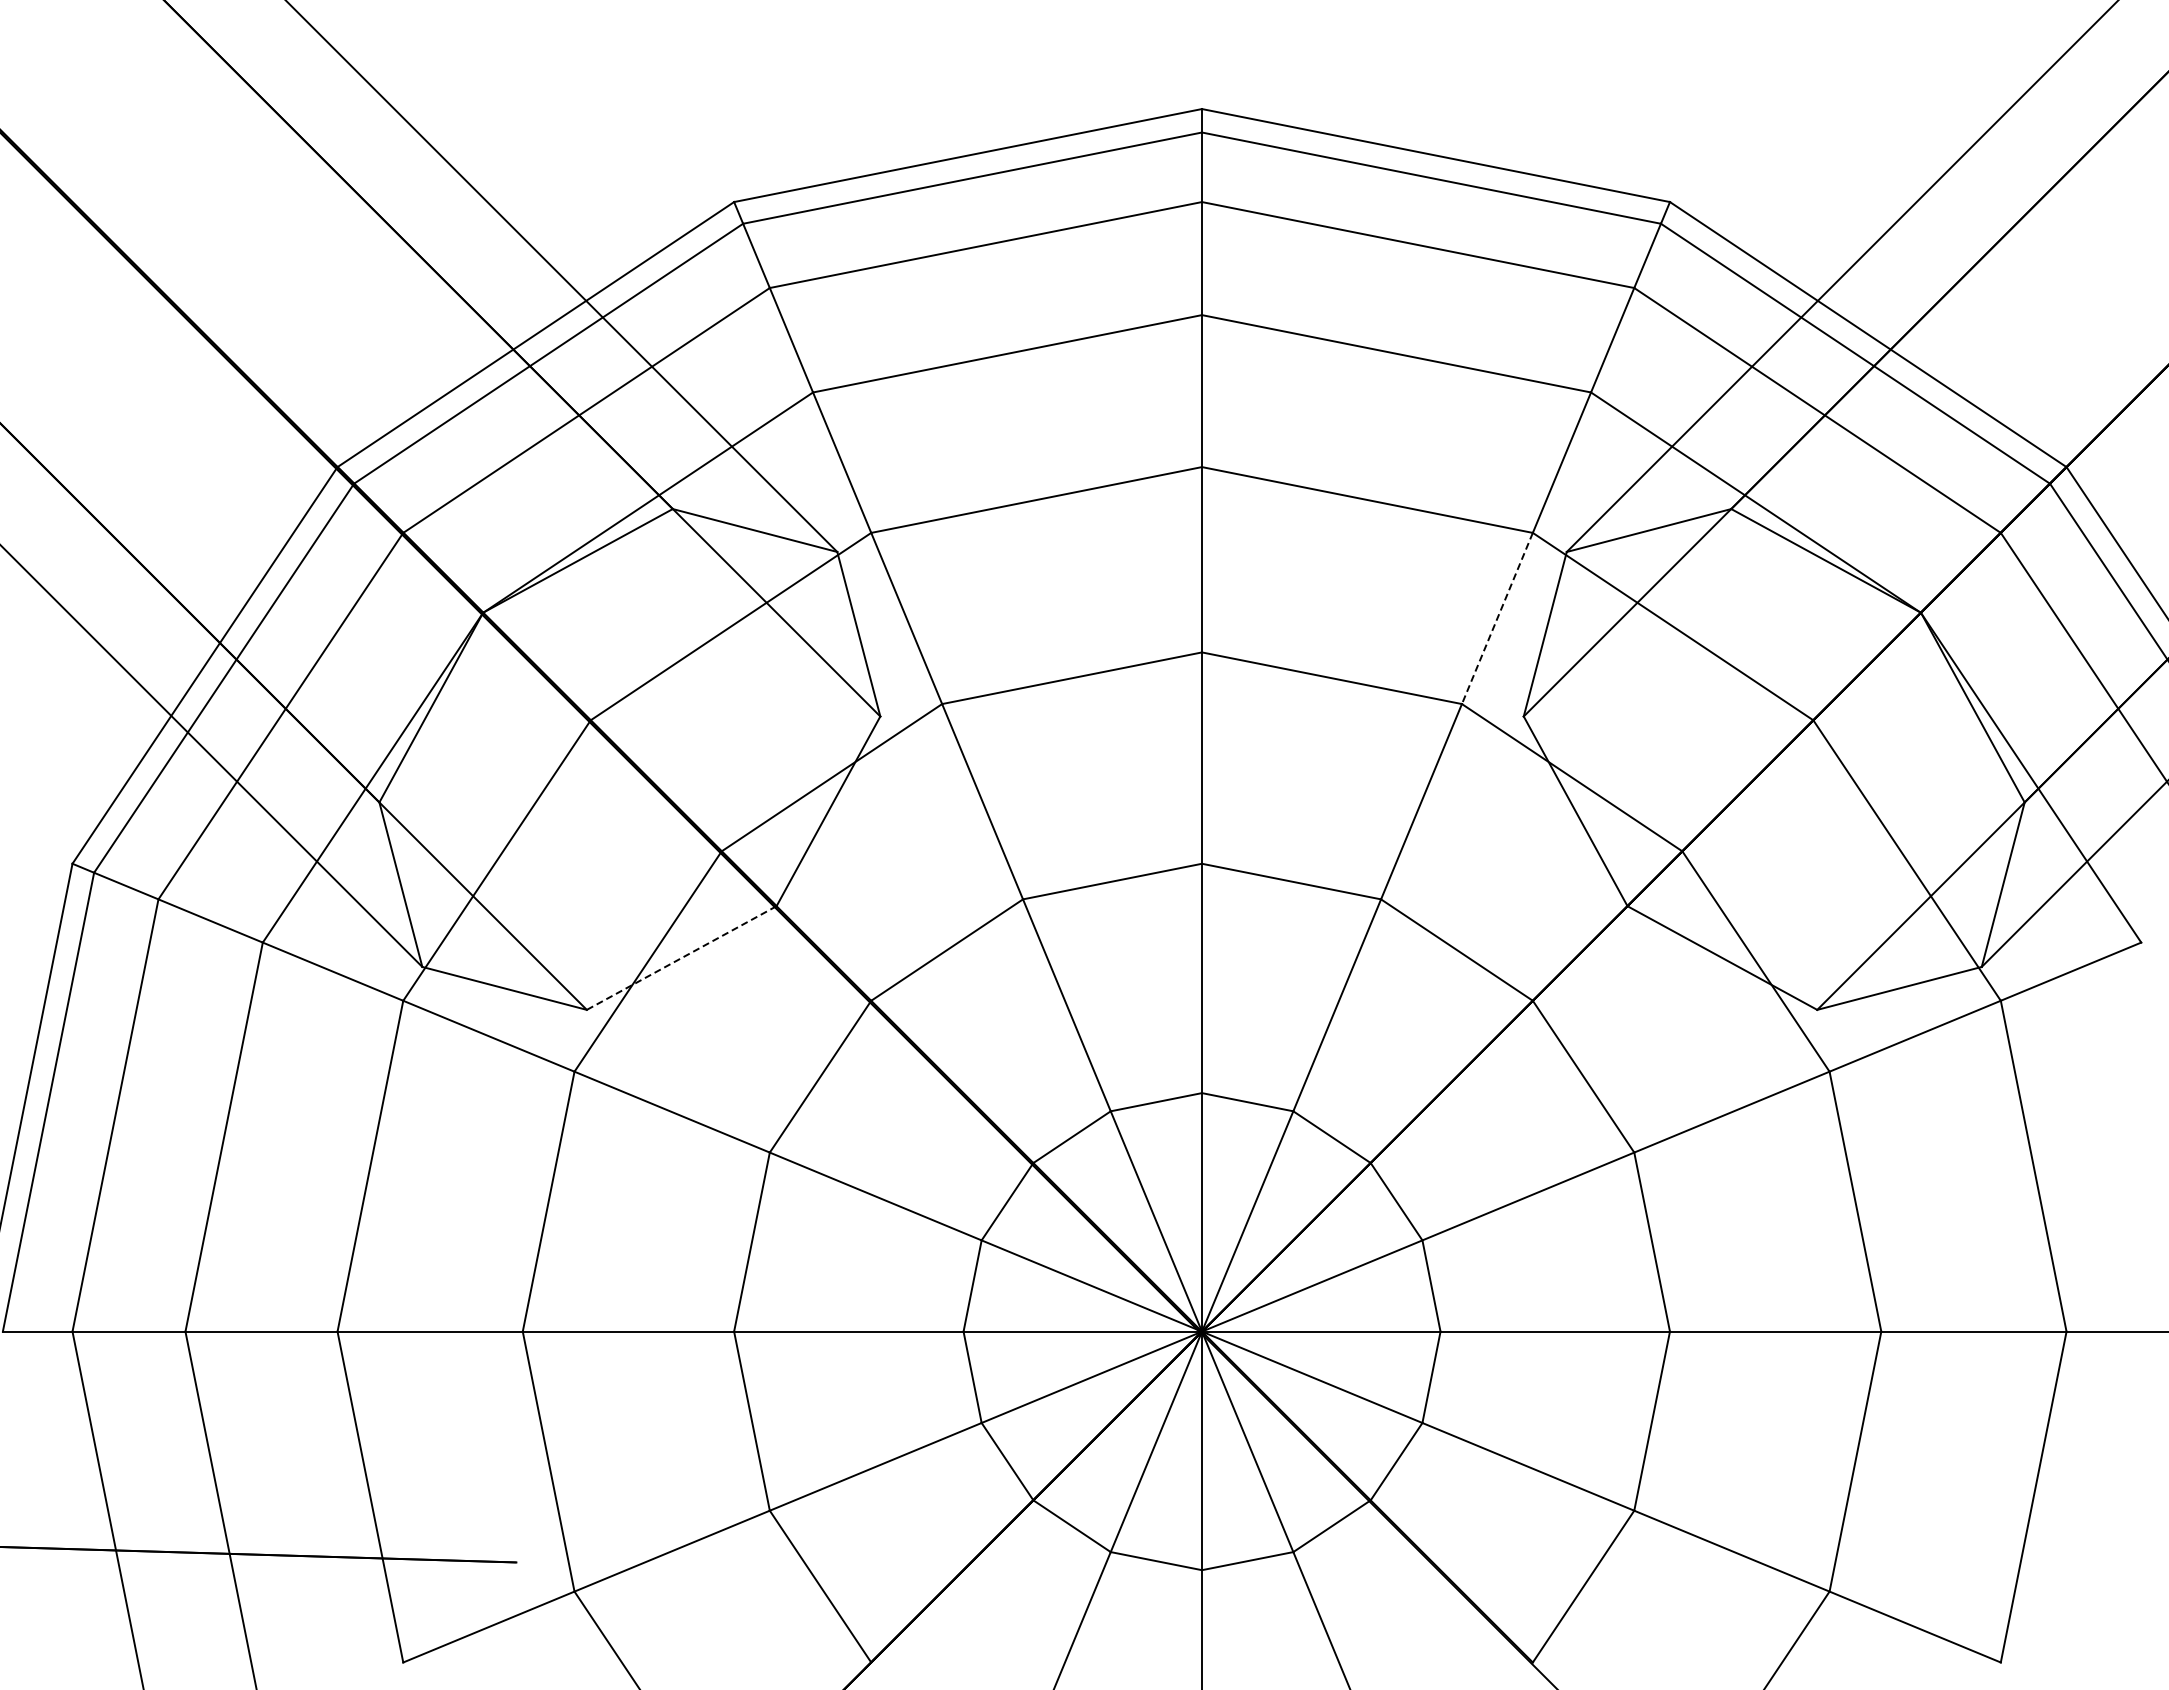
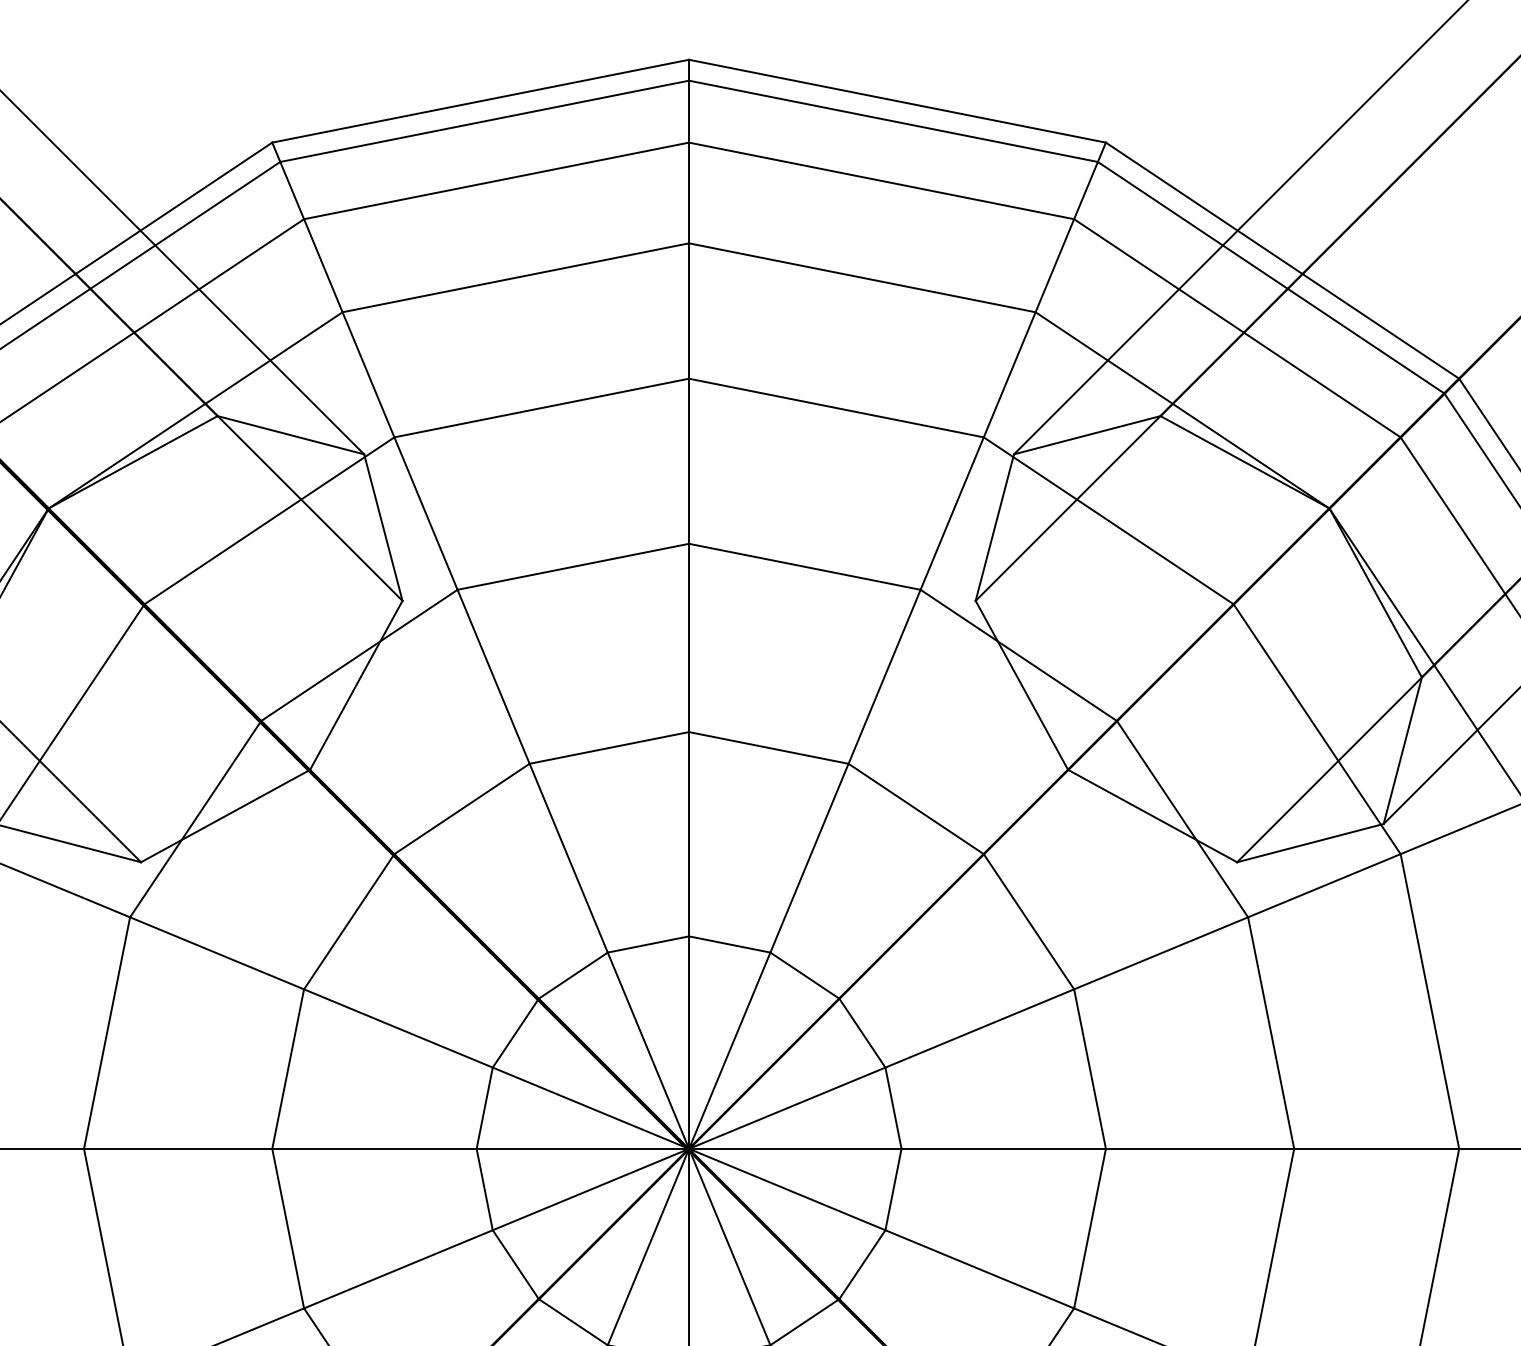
line: (1497, 618) -> (952, 513), dashed -> solid
line: (681, 958) -> (225, 816), dashed -> solid

